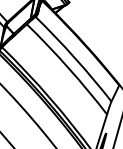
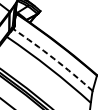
arc: (74, 57) -> (53, 58), solid -> dashed

